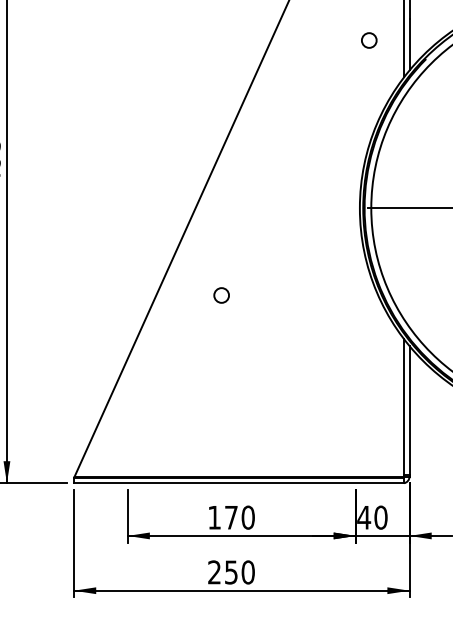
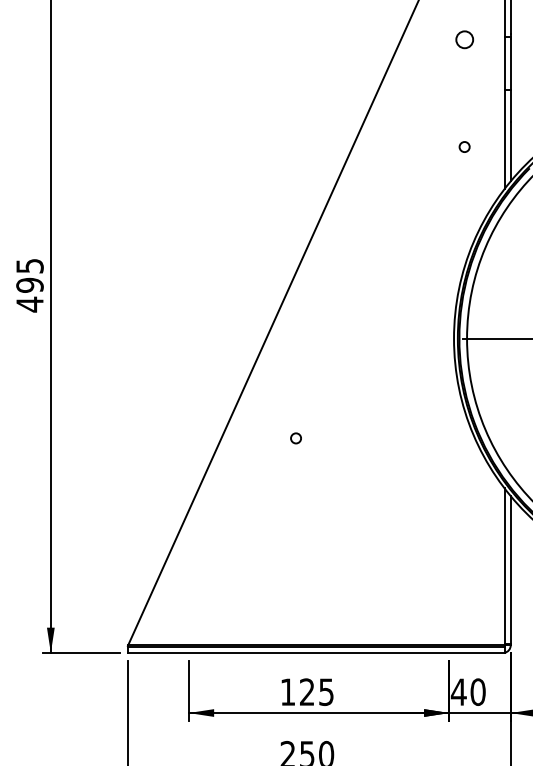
circle: (369, 39) -> (464, 146), size x0.6
circle: (221, 295) -> (295, 438), size x0.6
text: (240, 517) -> (317, 691), 170 -> 125

